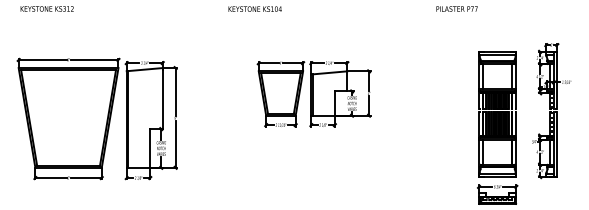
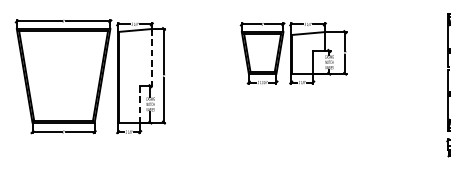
line: (162, 99) -> (151, 58), solid -> dashed
line: (150, 148) -> (140, 104), solid -> dashed

